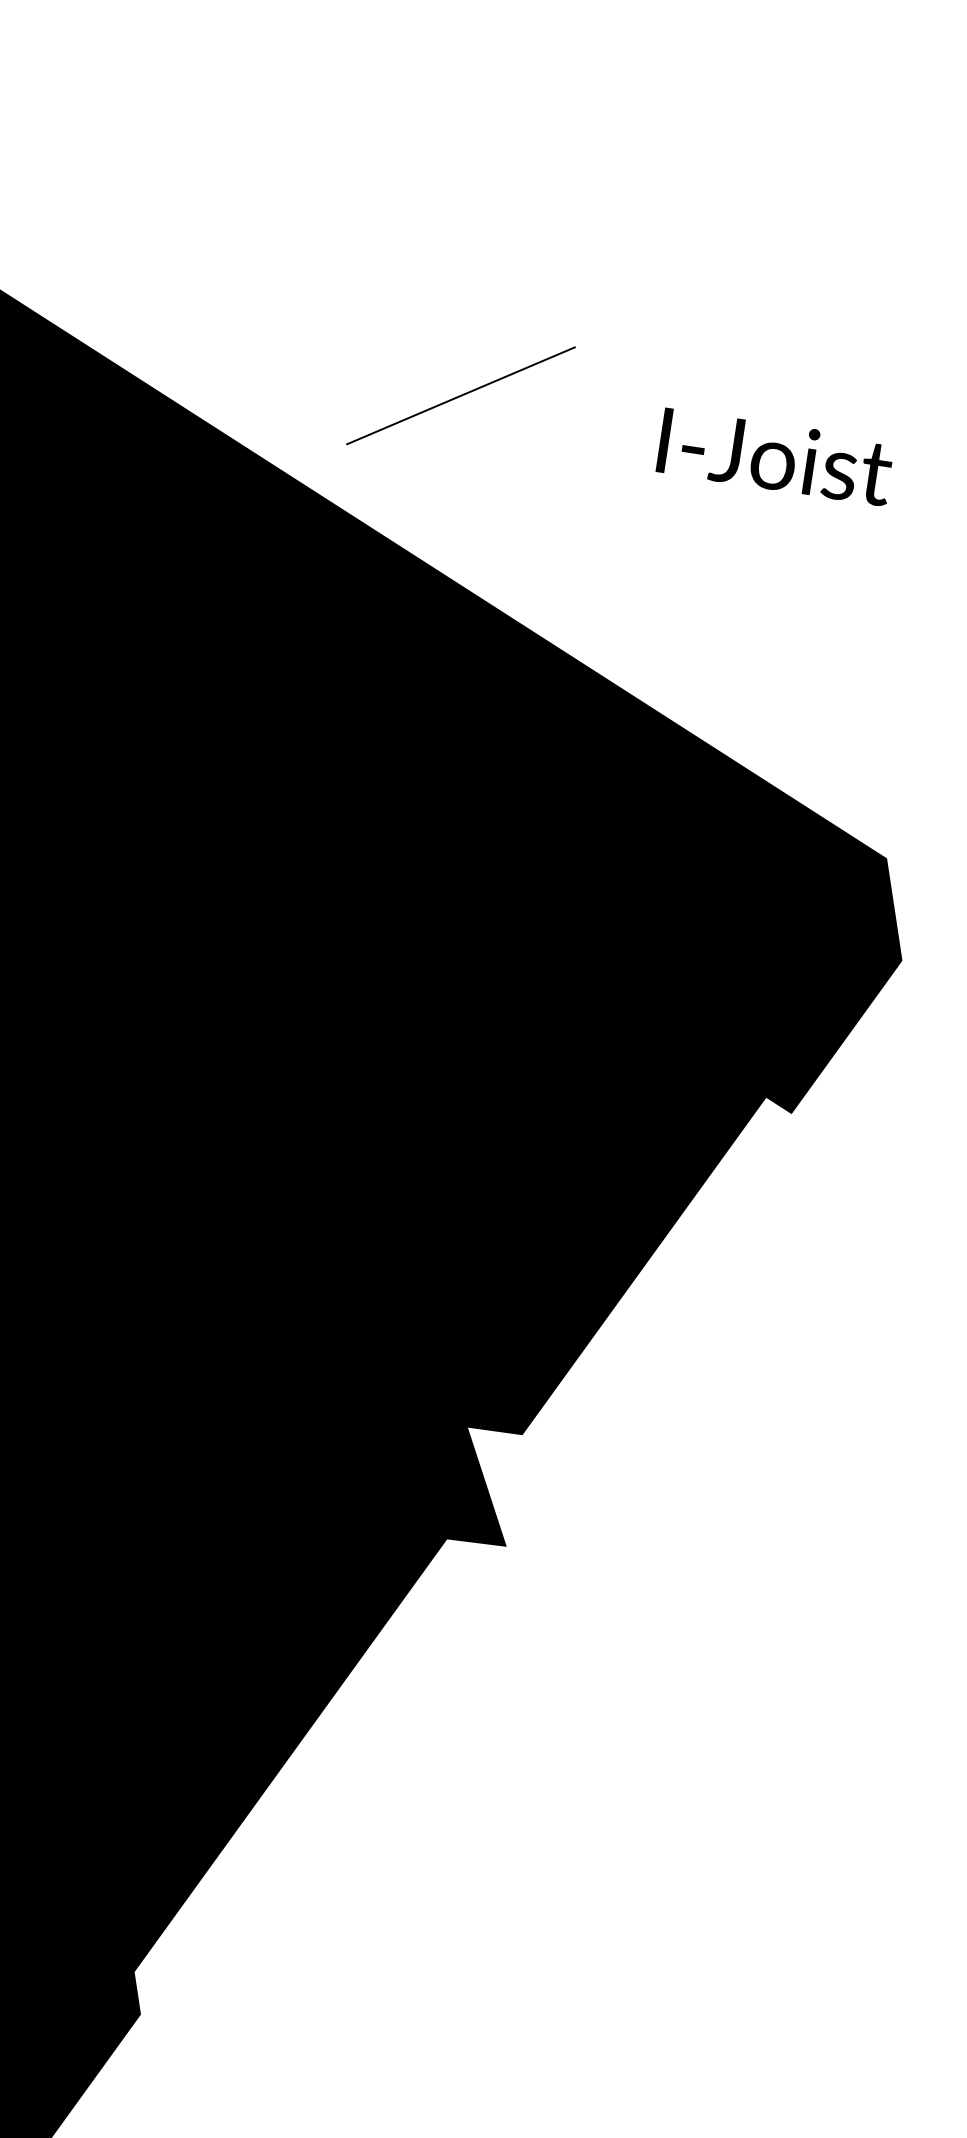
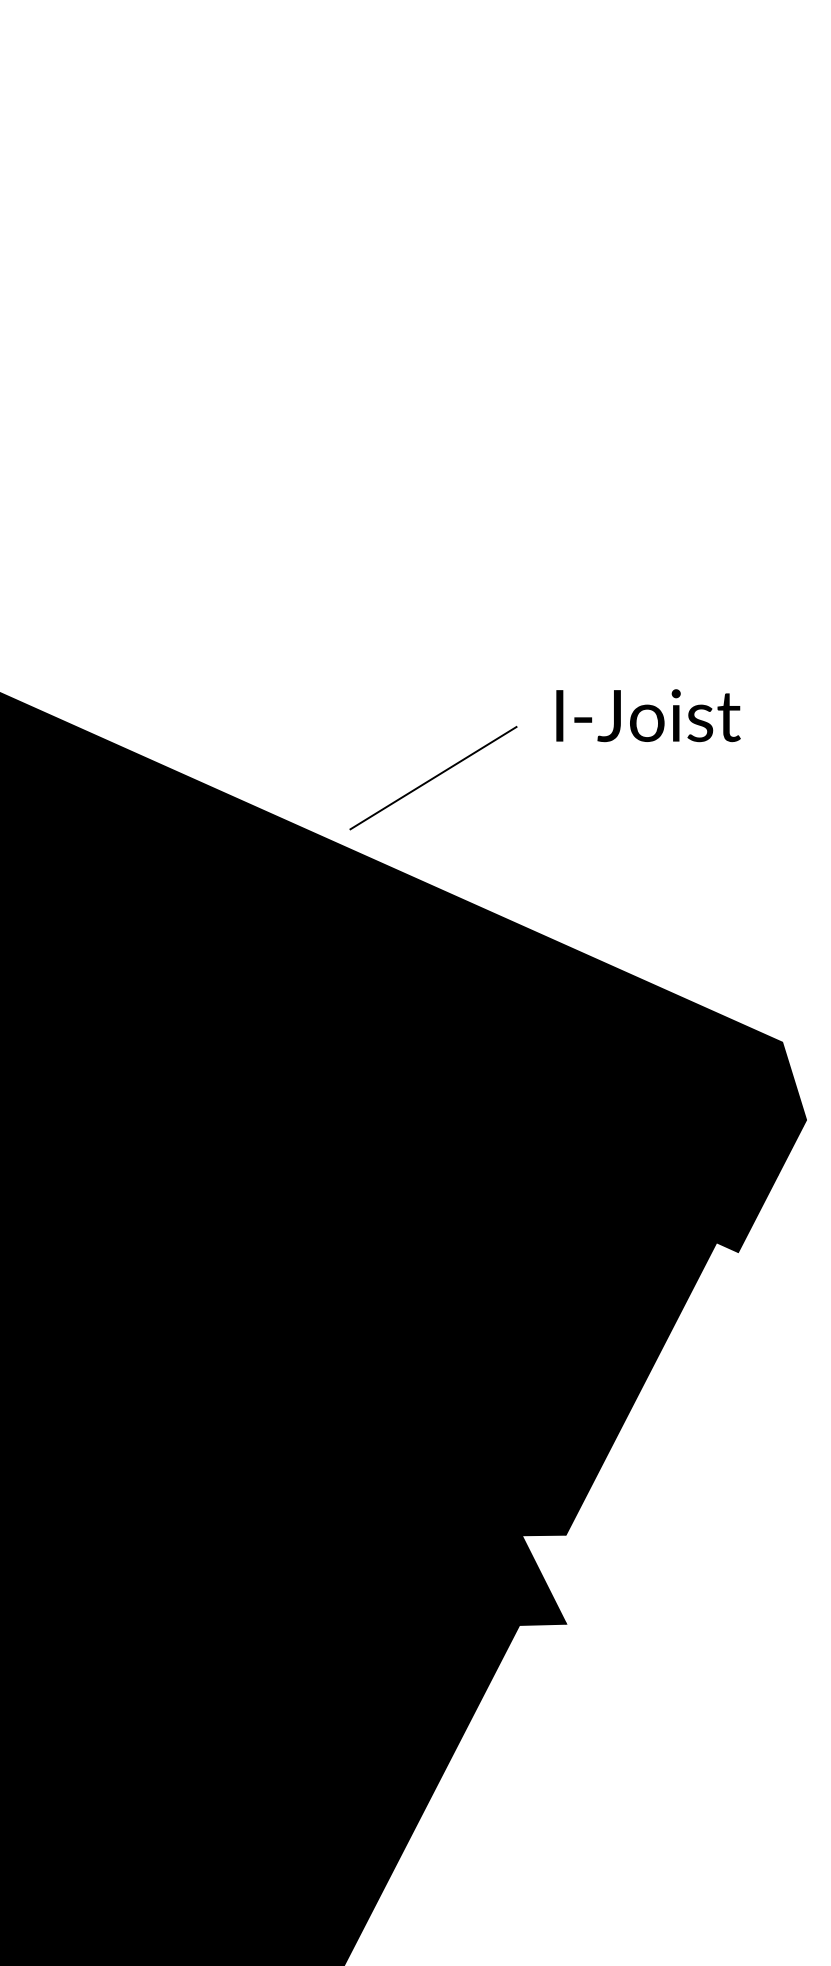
line: (460, 396) -> (433, 778), moved
text: (775, 456) -> (648, 715), moved

